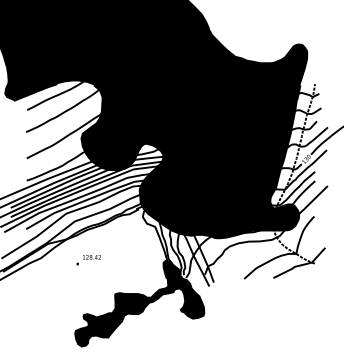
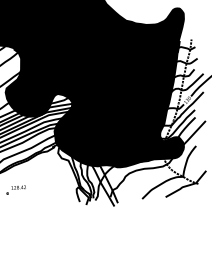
fill: (139, 303) -> (58, 222), removed

